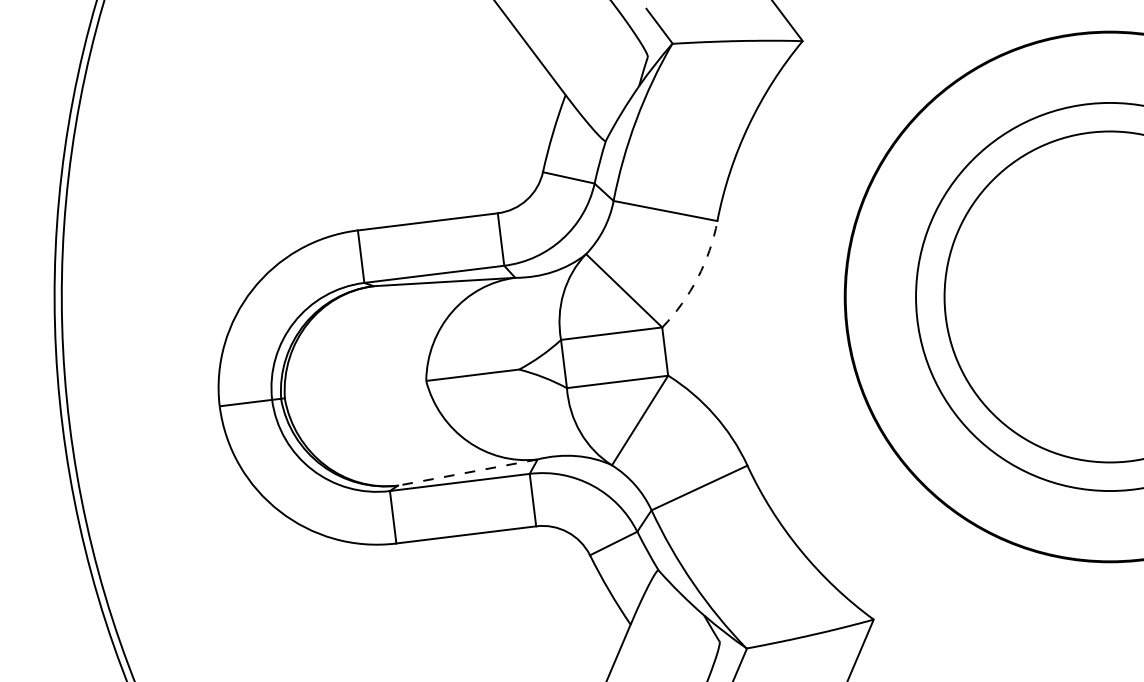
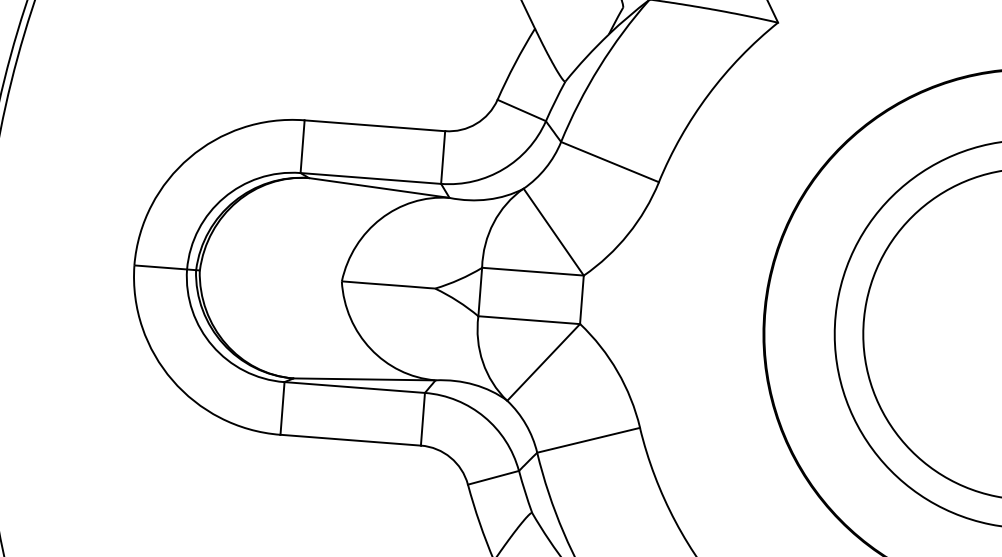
arc: (697, 278) -> (628, 234), dashed -> solid
line: (467, 472) -> (364, 379), dashed -> solid

